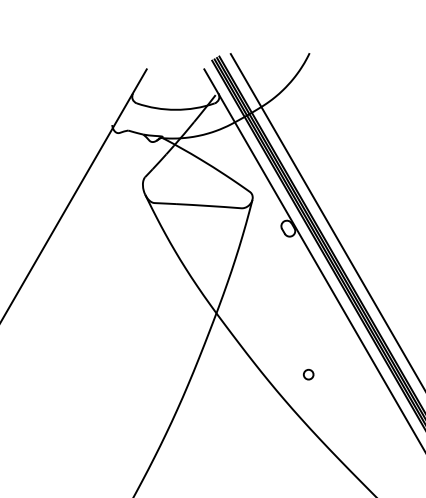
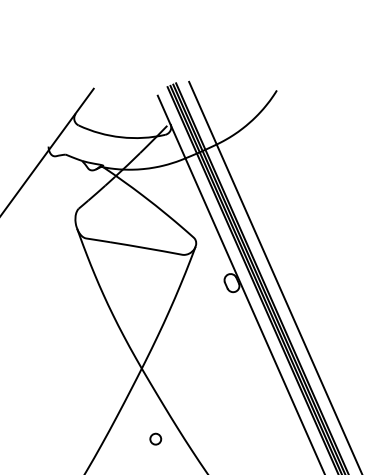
circle: (308, 374) -> (155, 438), moved

